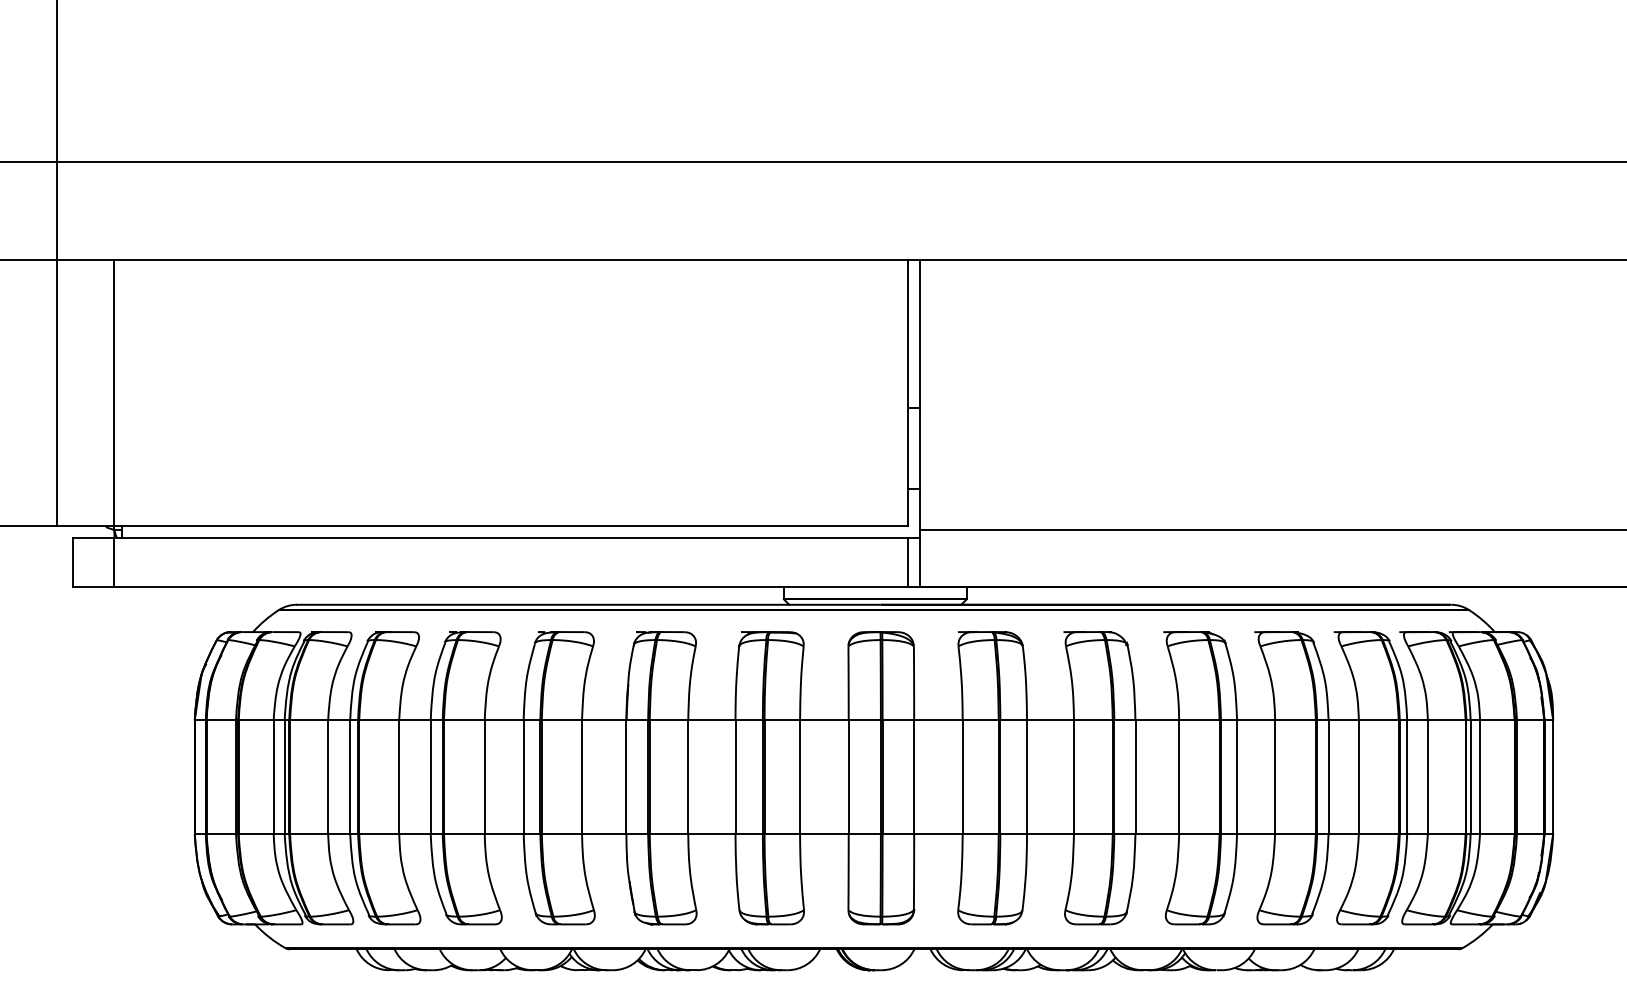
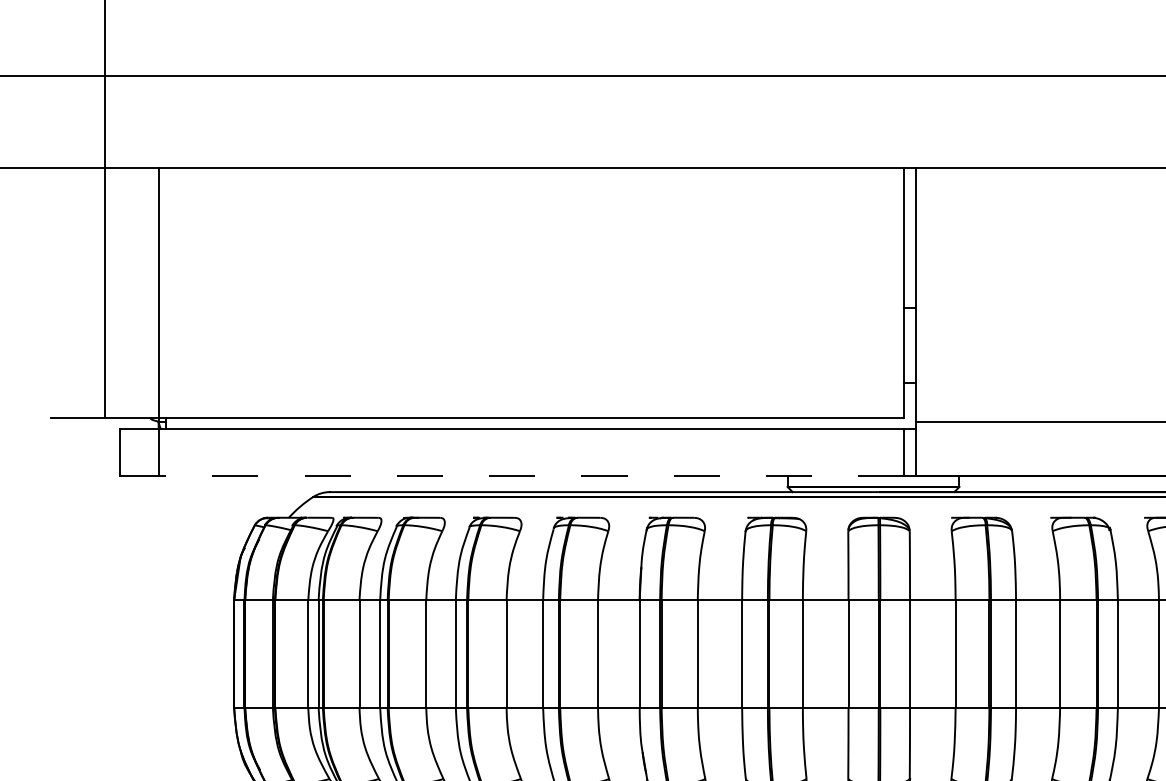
line: (511, 587) -> (531, 475), solid -> dashed

